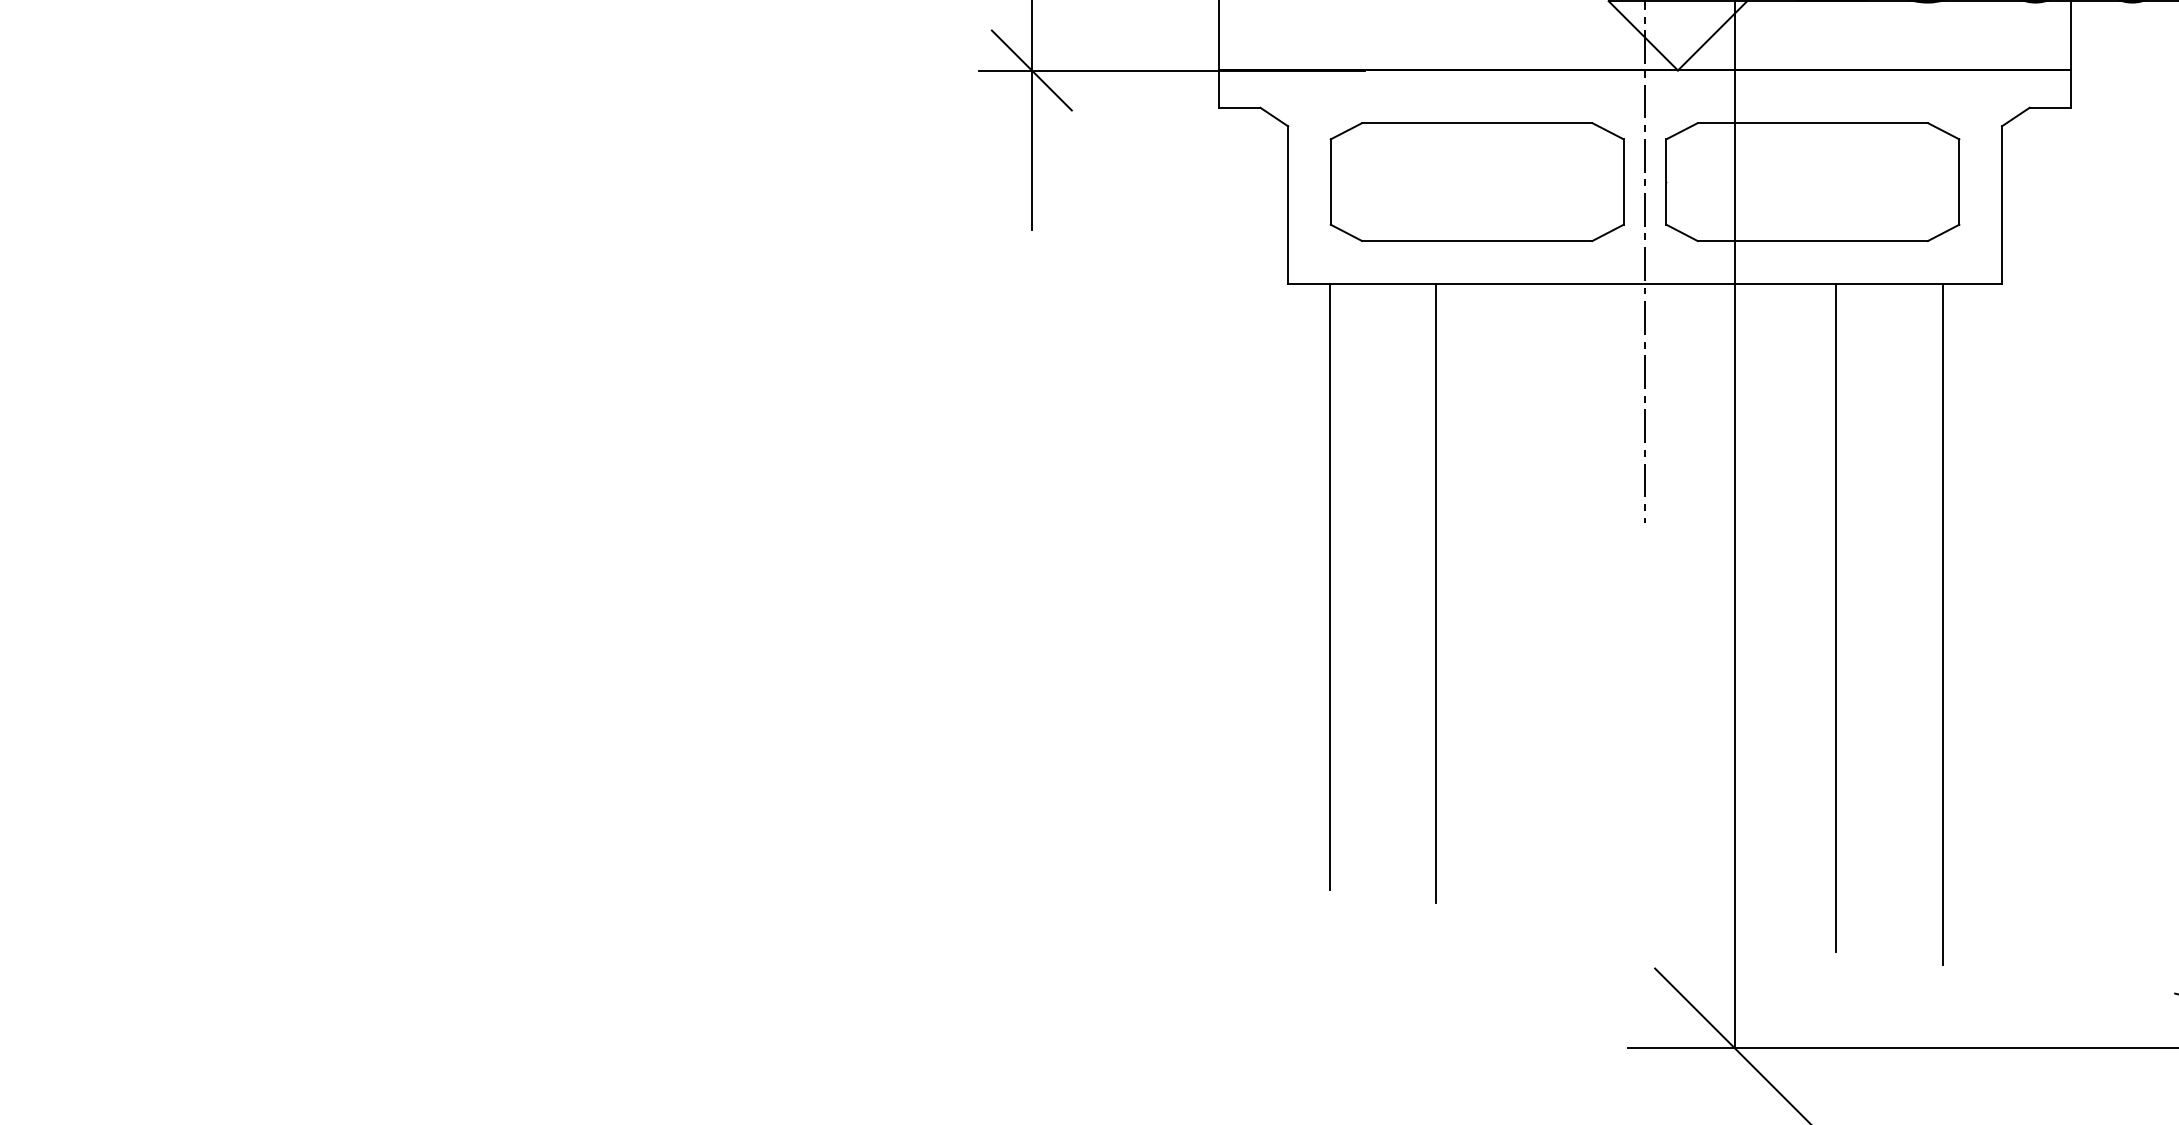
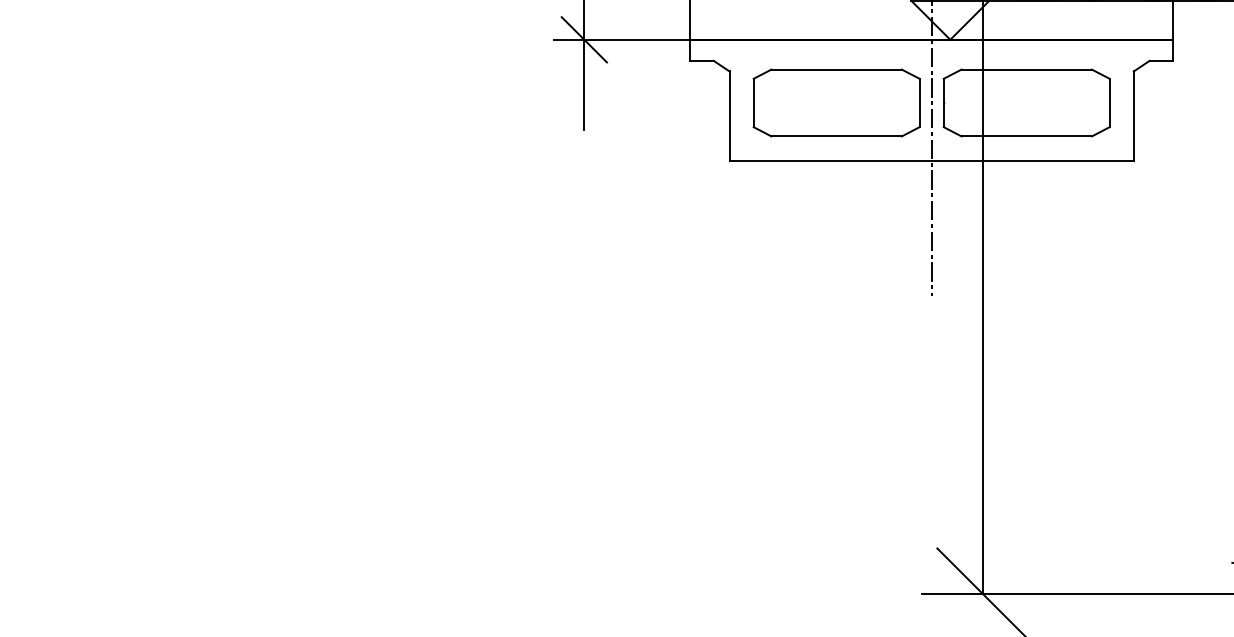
line: (1330, 585) -> (753, 331), removed
line: (1436, 592) -> (813, 335), removed
line: (1837, 617) -> (1040, 349), removed
line: (1943, 624) -> (1100, 353), removed

